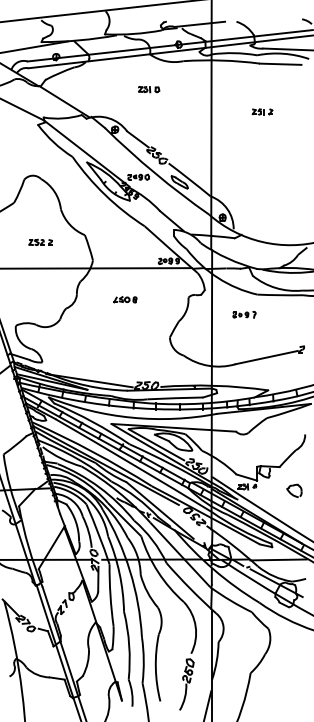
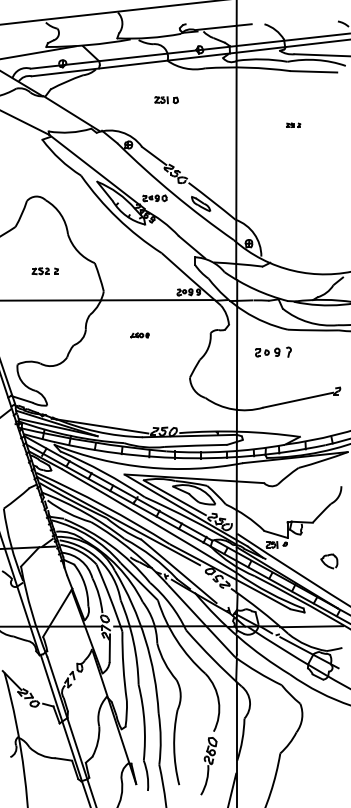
part: (262, 112) -> (293, 125), size x0.6
part: (124, 299) -> (139, 335), size x0.7
part: (244, 314) -> (273, 352), size x1.4
part: (294, 490) -> (329, 561), moved

